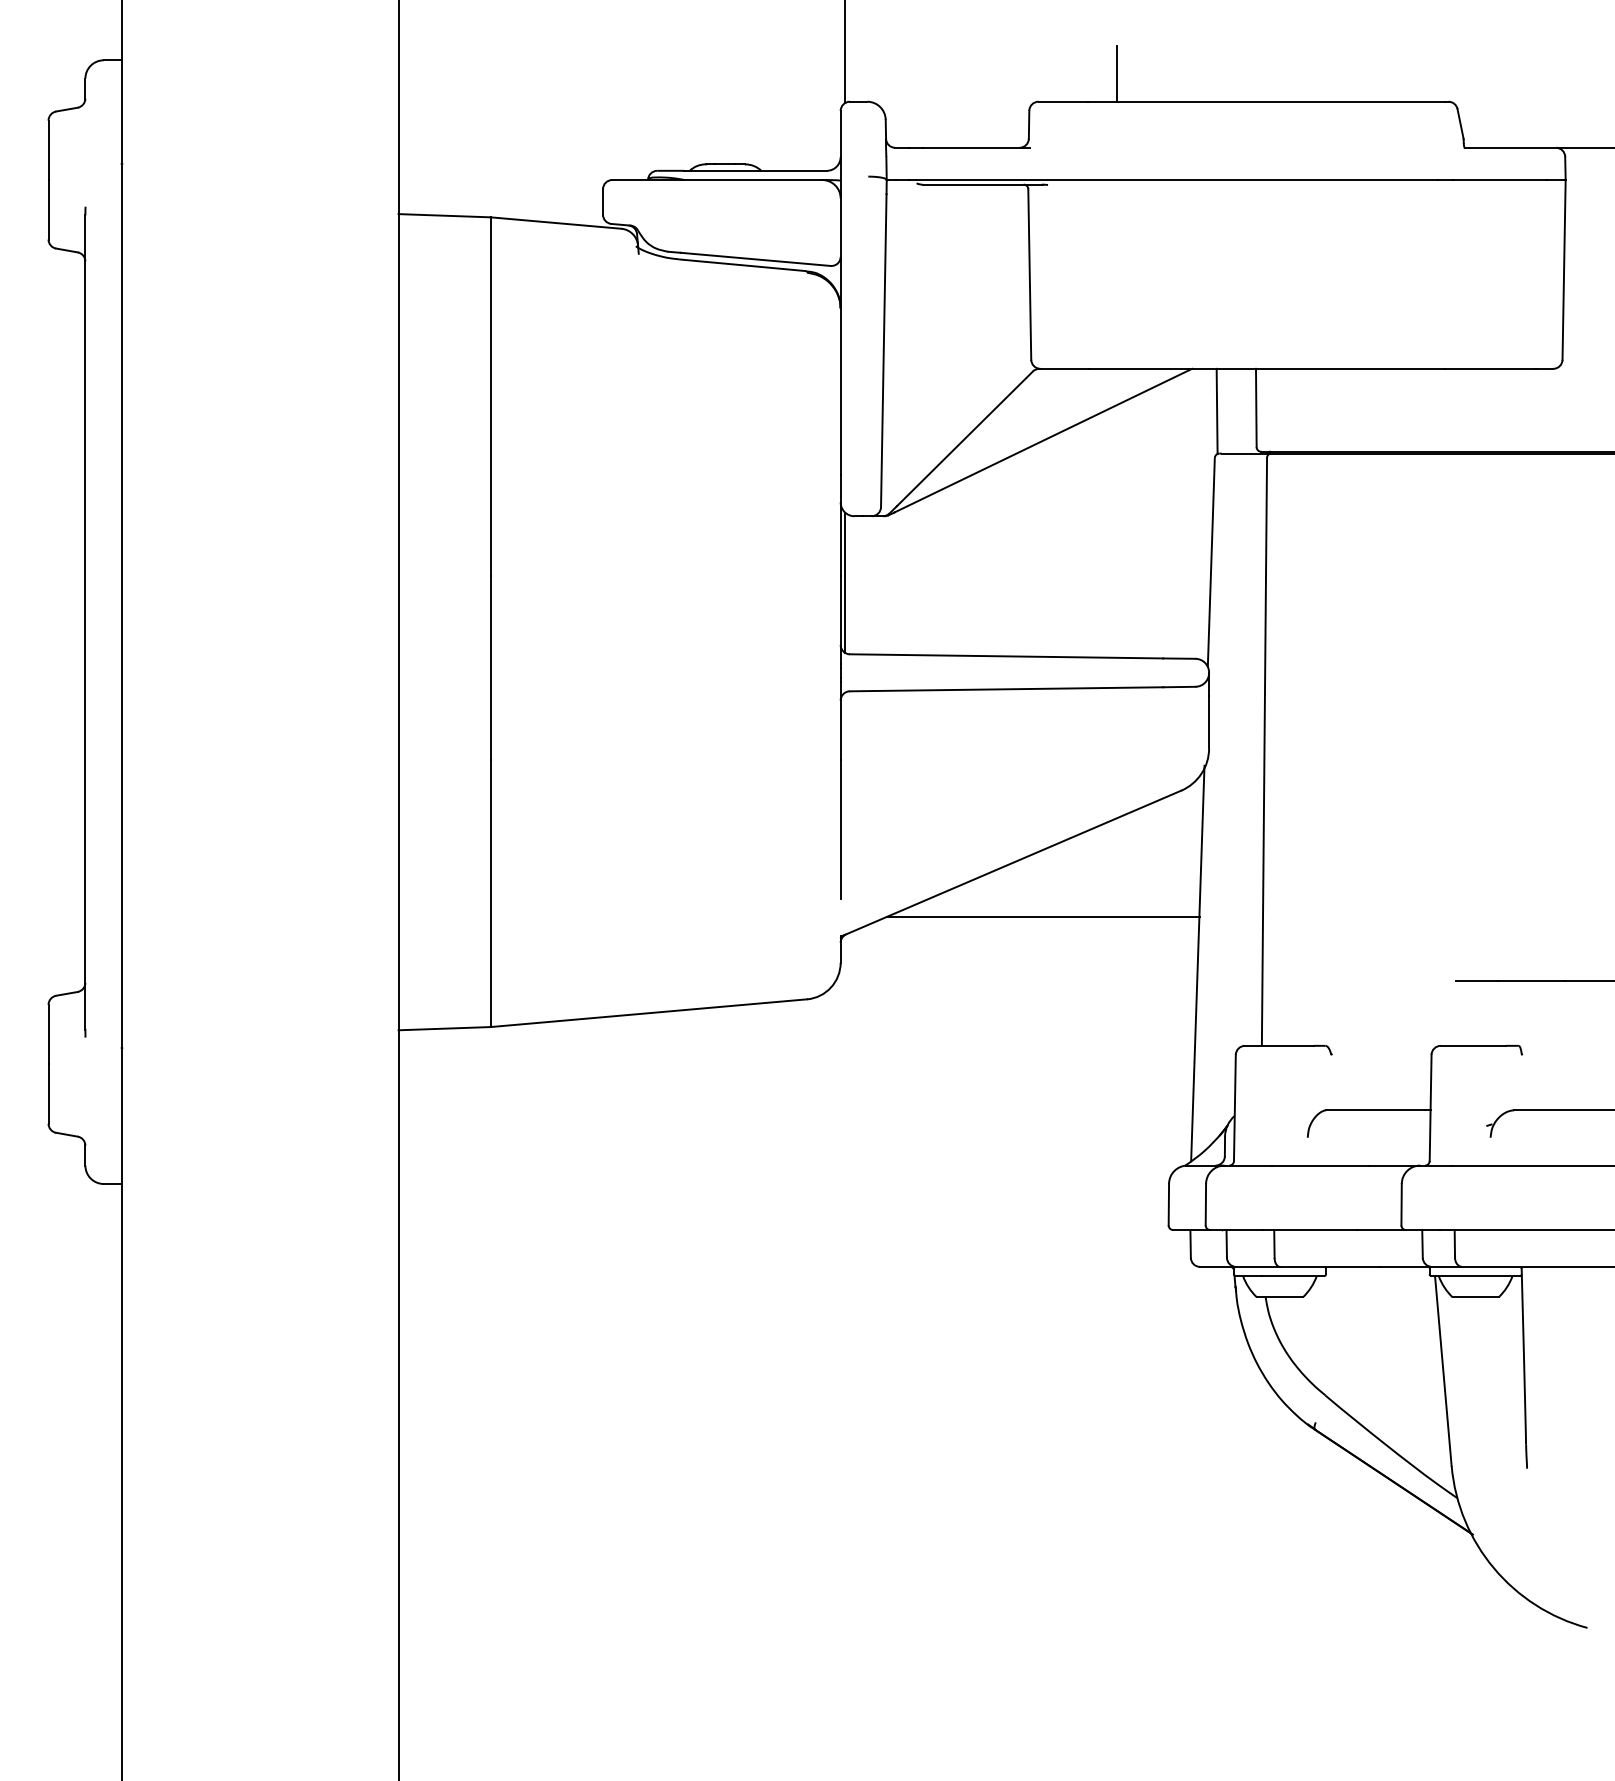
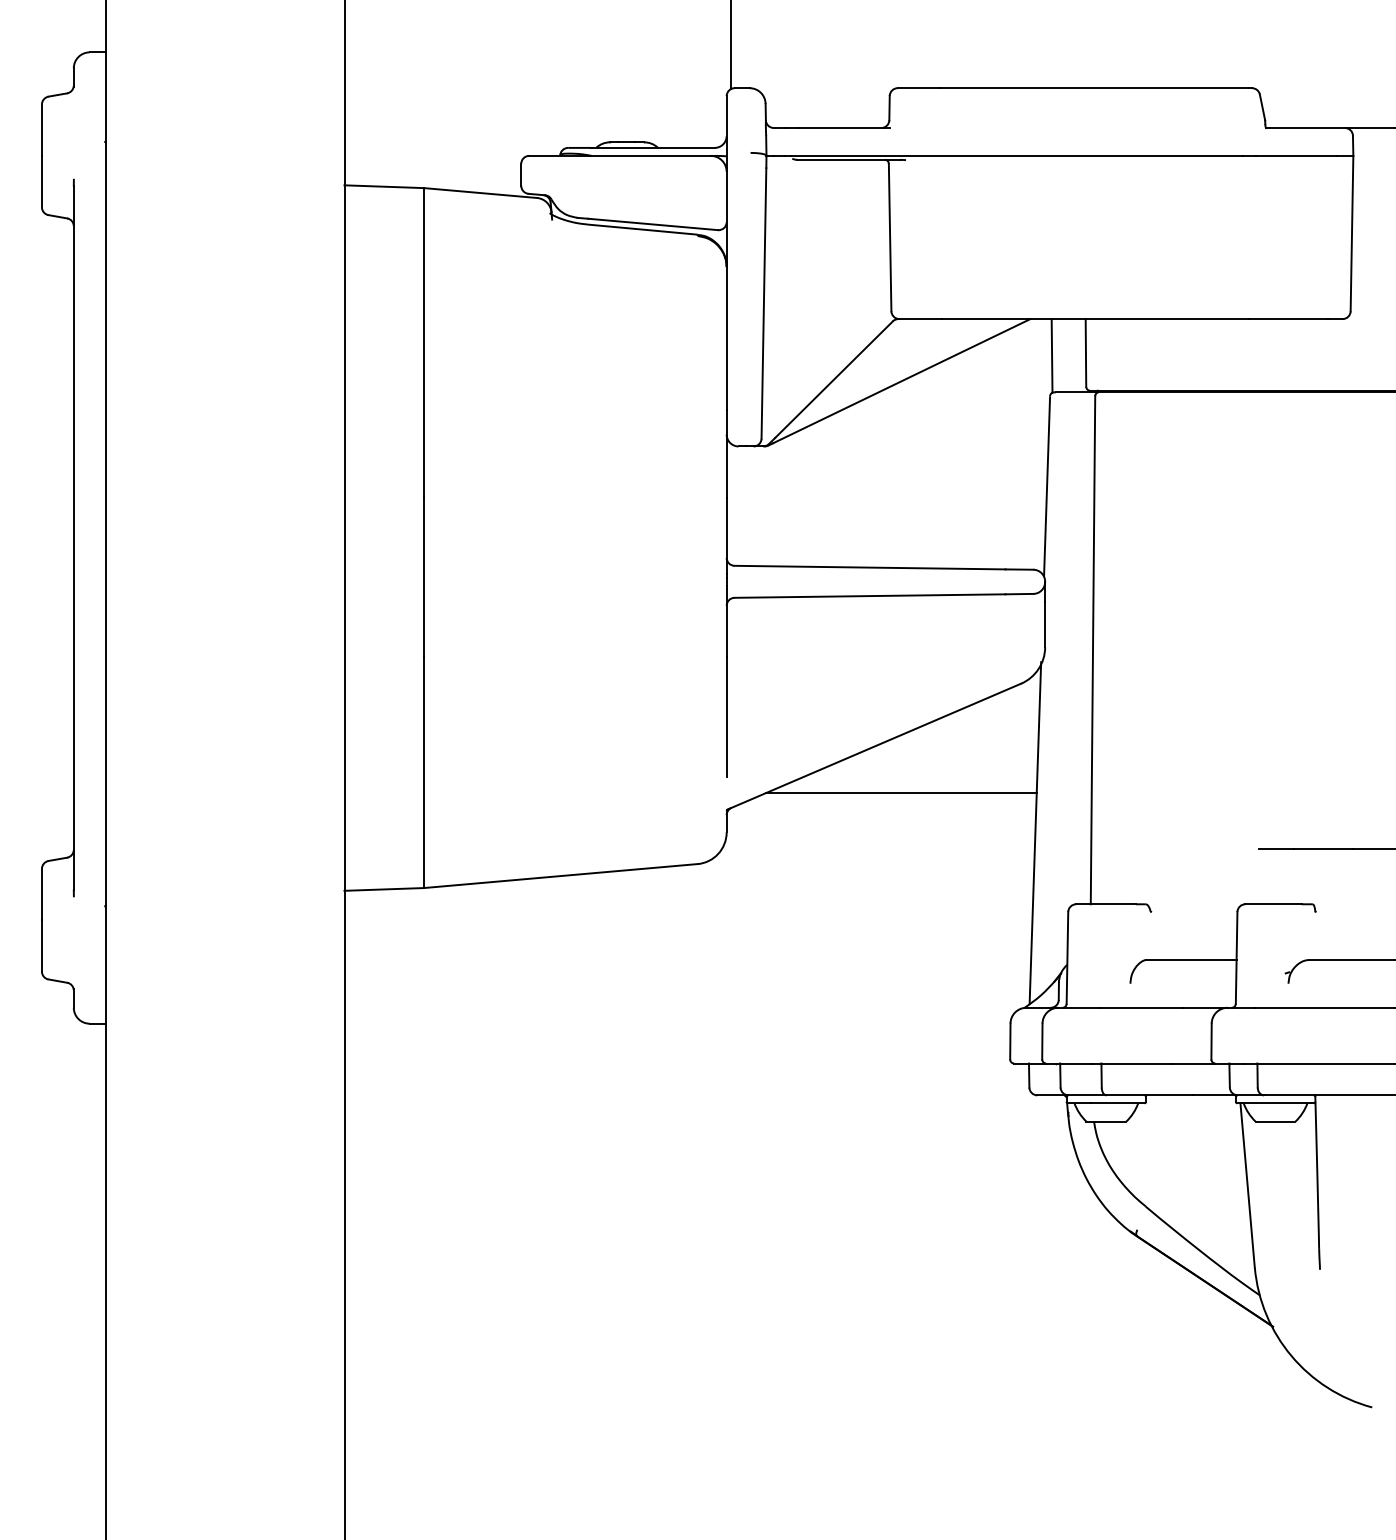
line: (1117, 73) -> (965, 63), removed
line: (845, 582) -> (730, 503), removed

